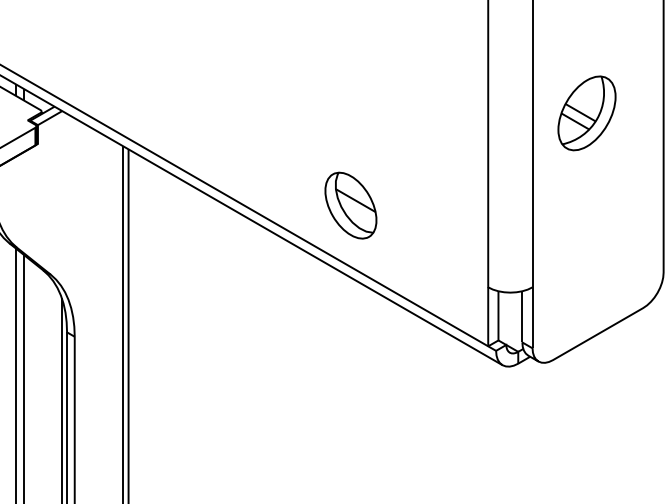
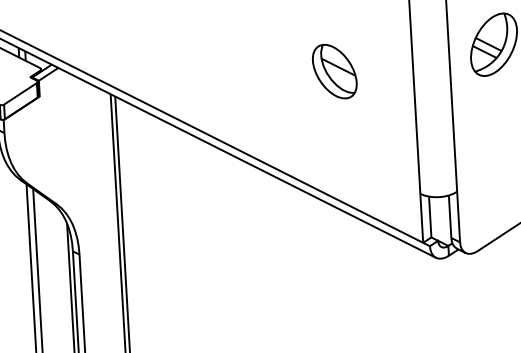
part: (350, 205) -> (334, 71), moved

